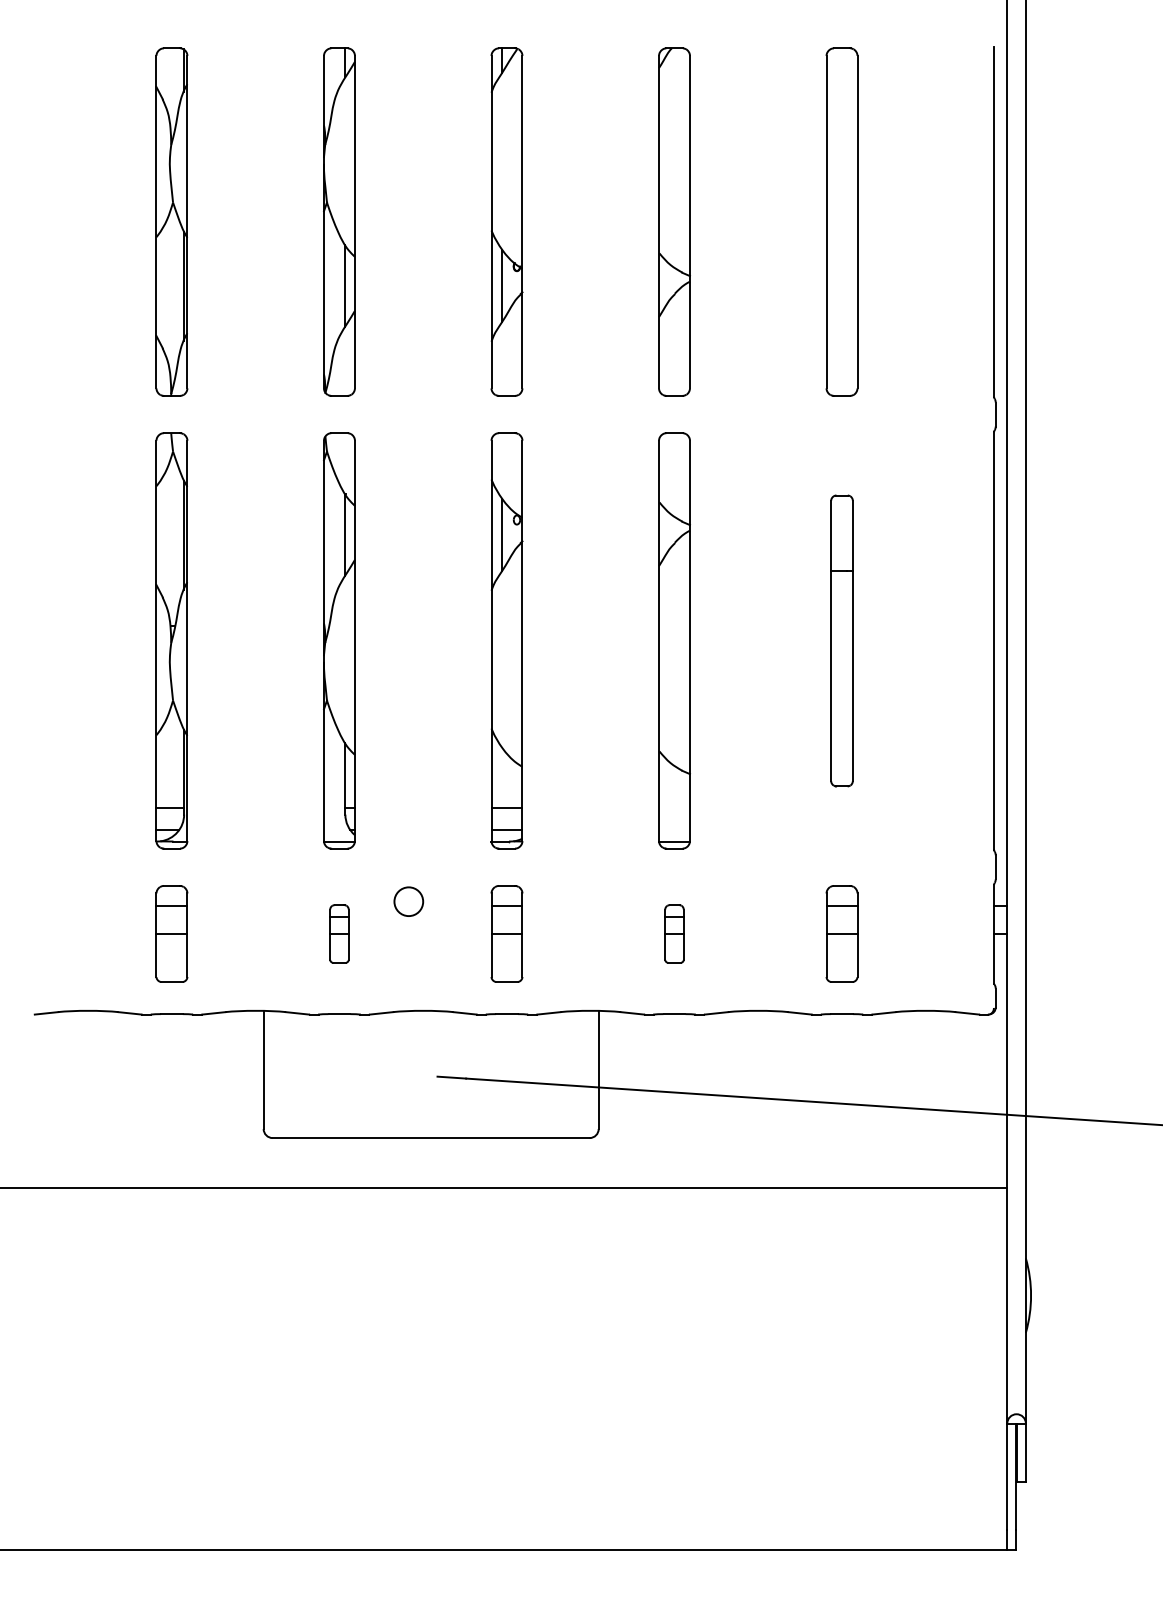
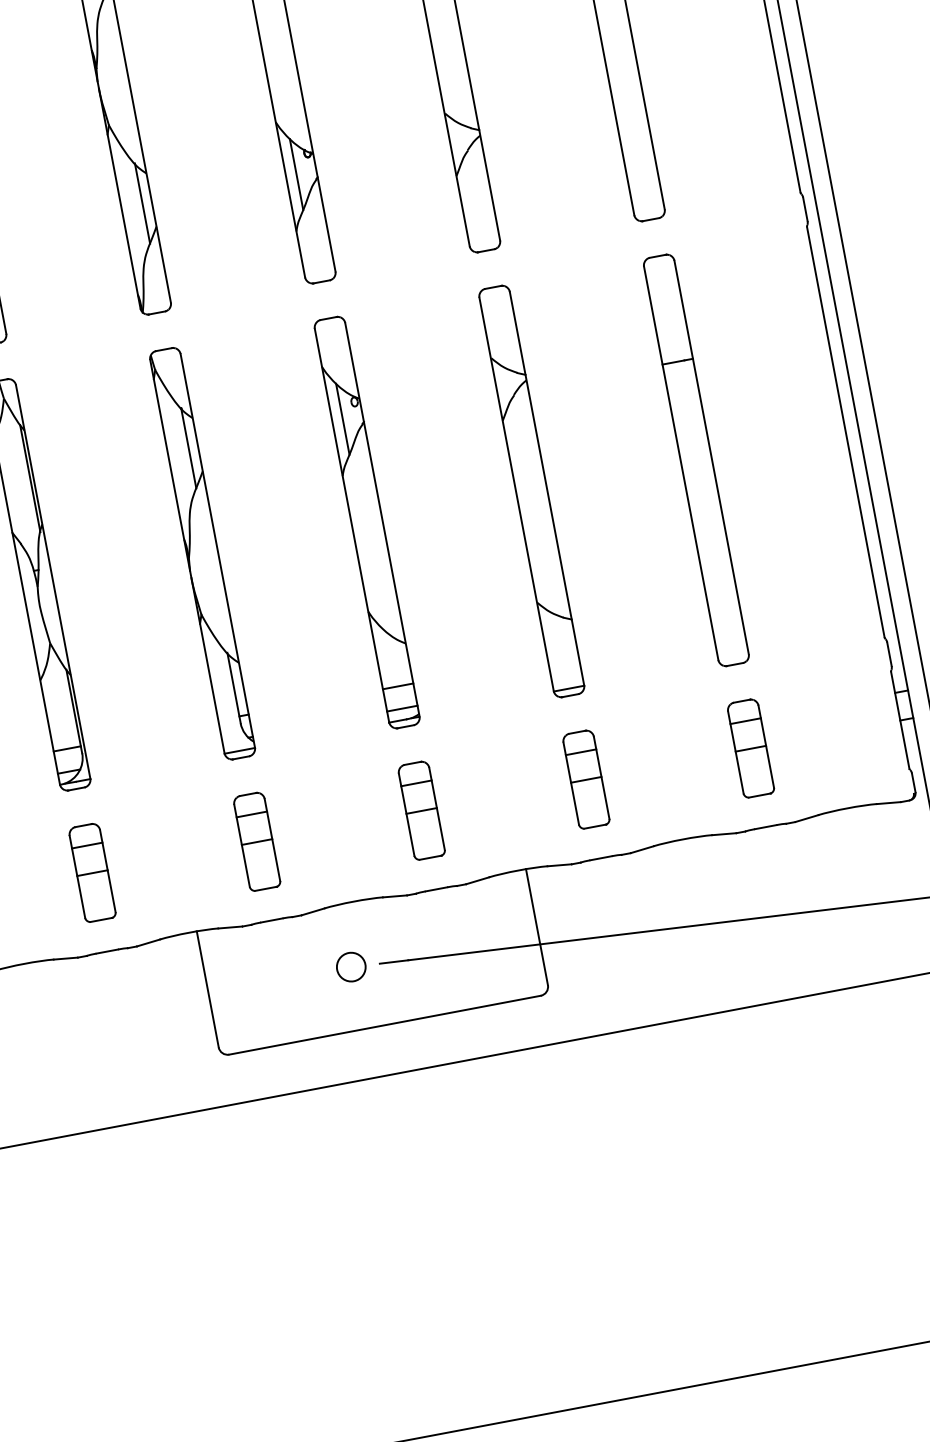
part: (841, 640) -> (695, 460), size x1.43
circle: (408, 901) -> (350, 966), moved
part: (339, 933) -> (256, 841), size x1.67
part: (674, 933) -> (586, 779), size x1.67

